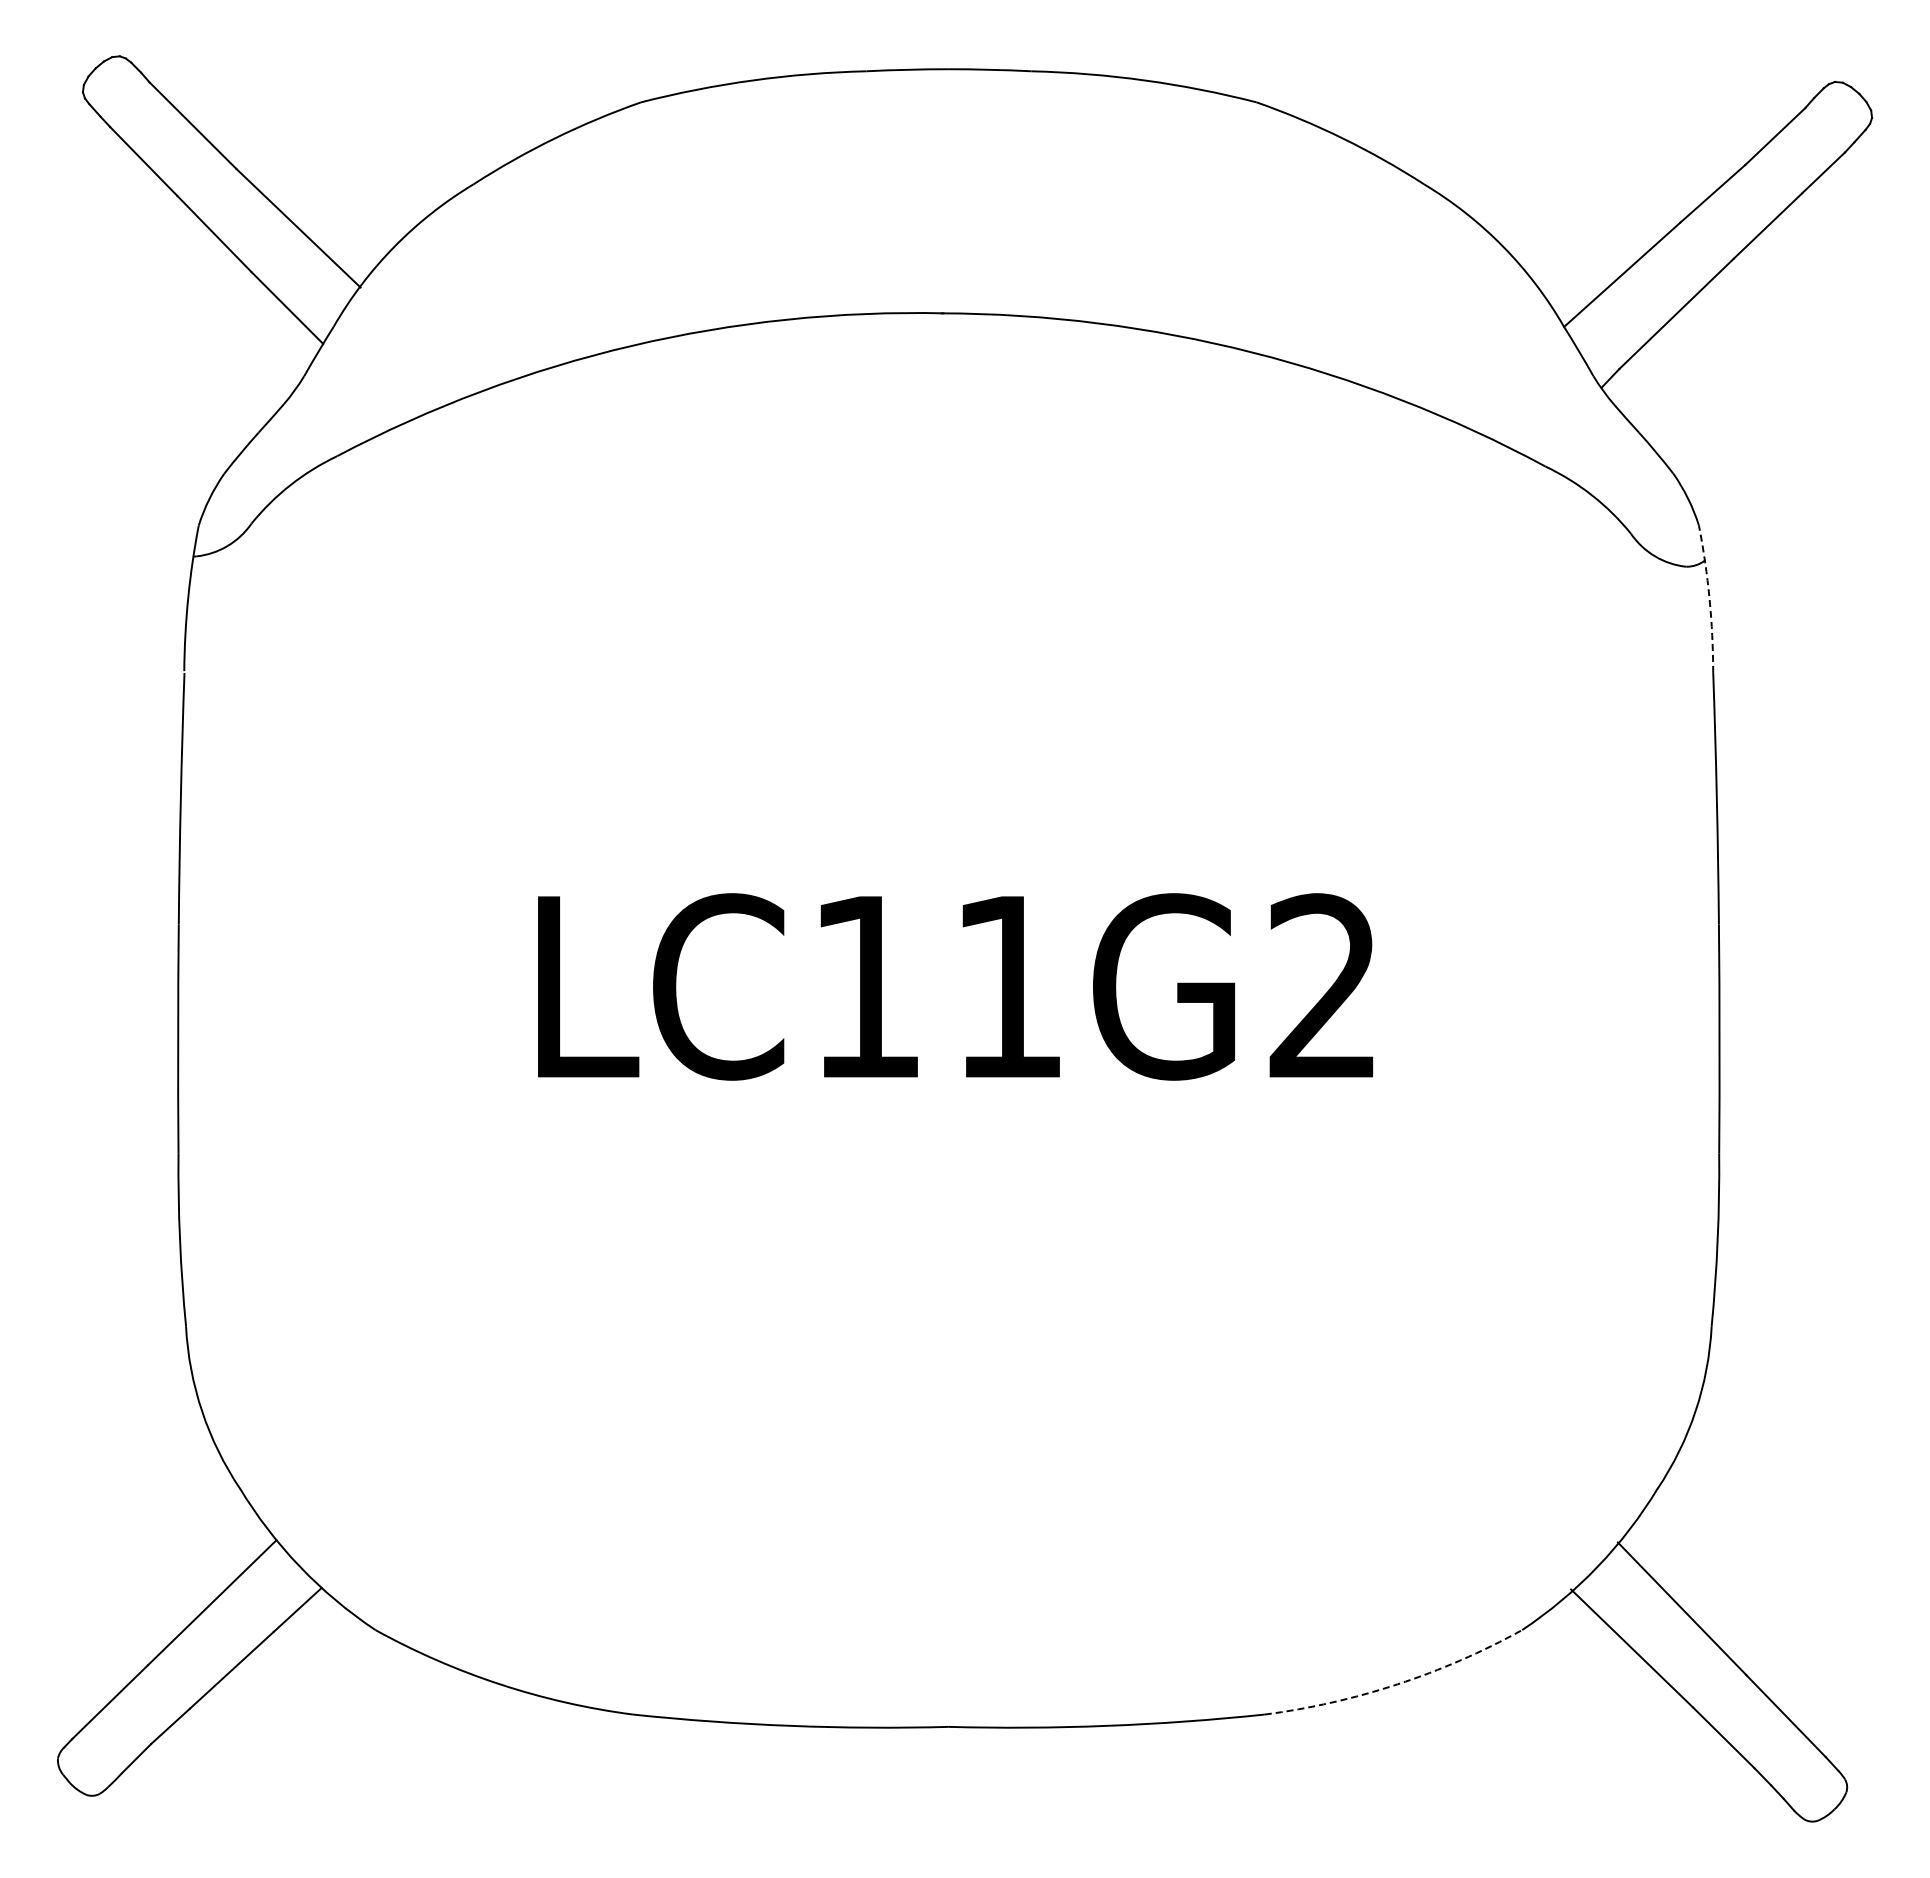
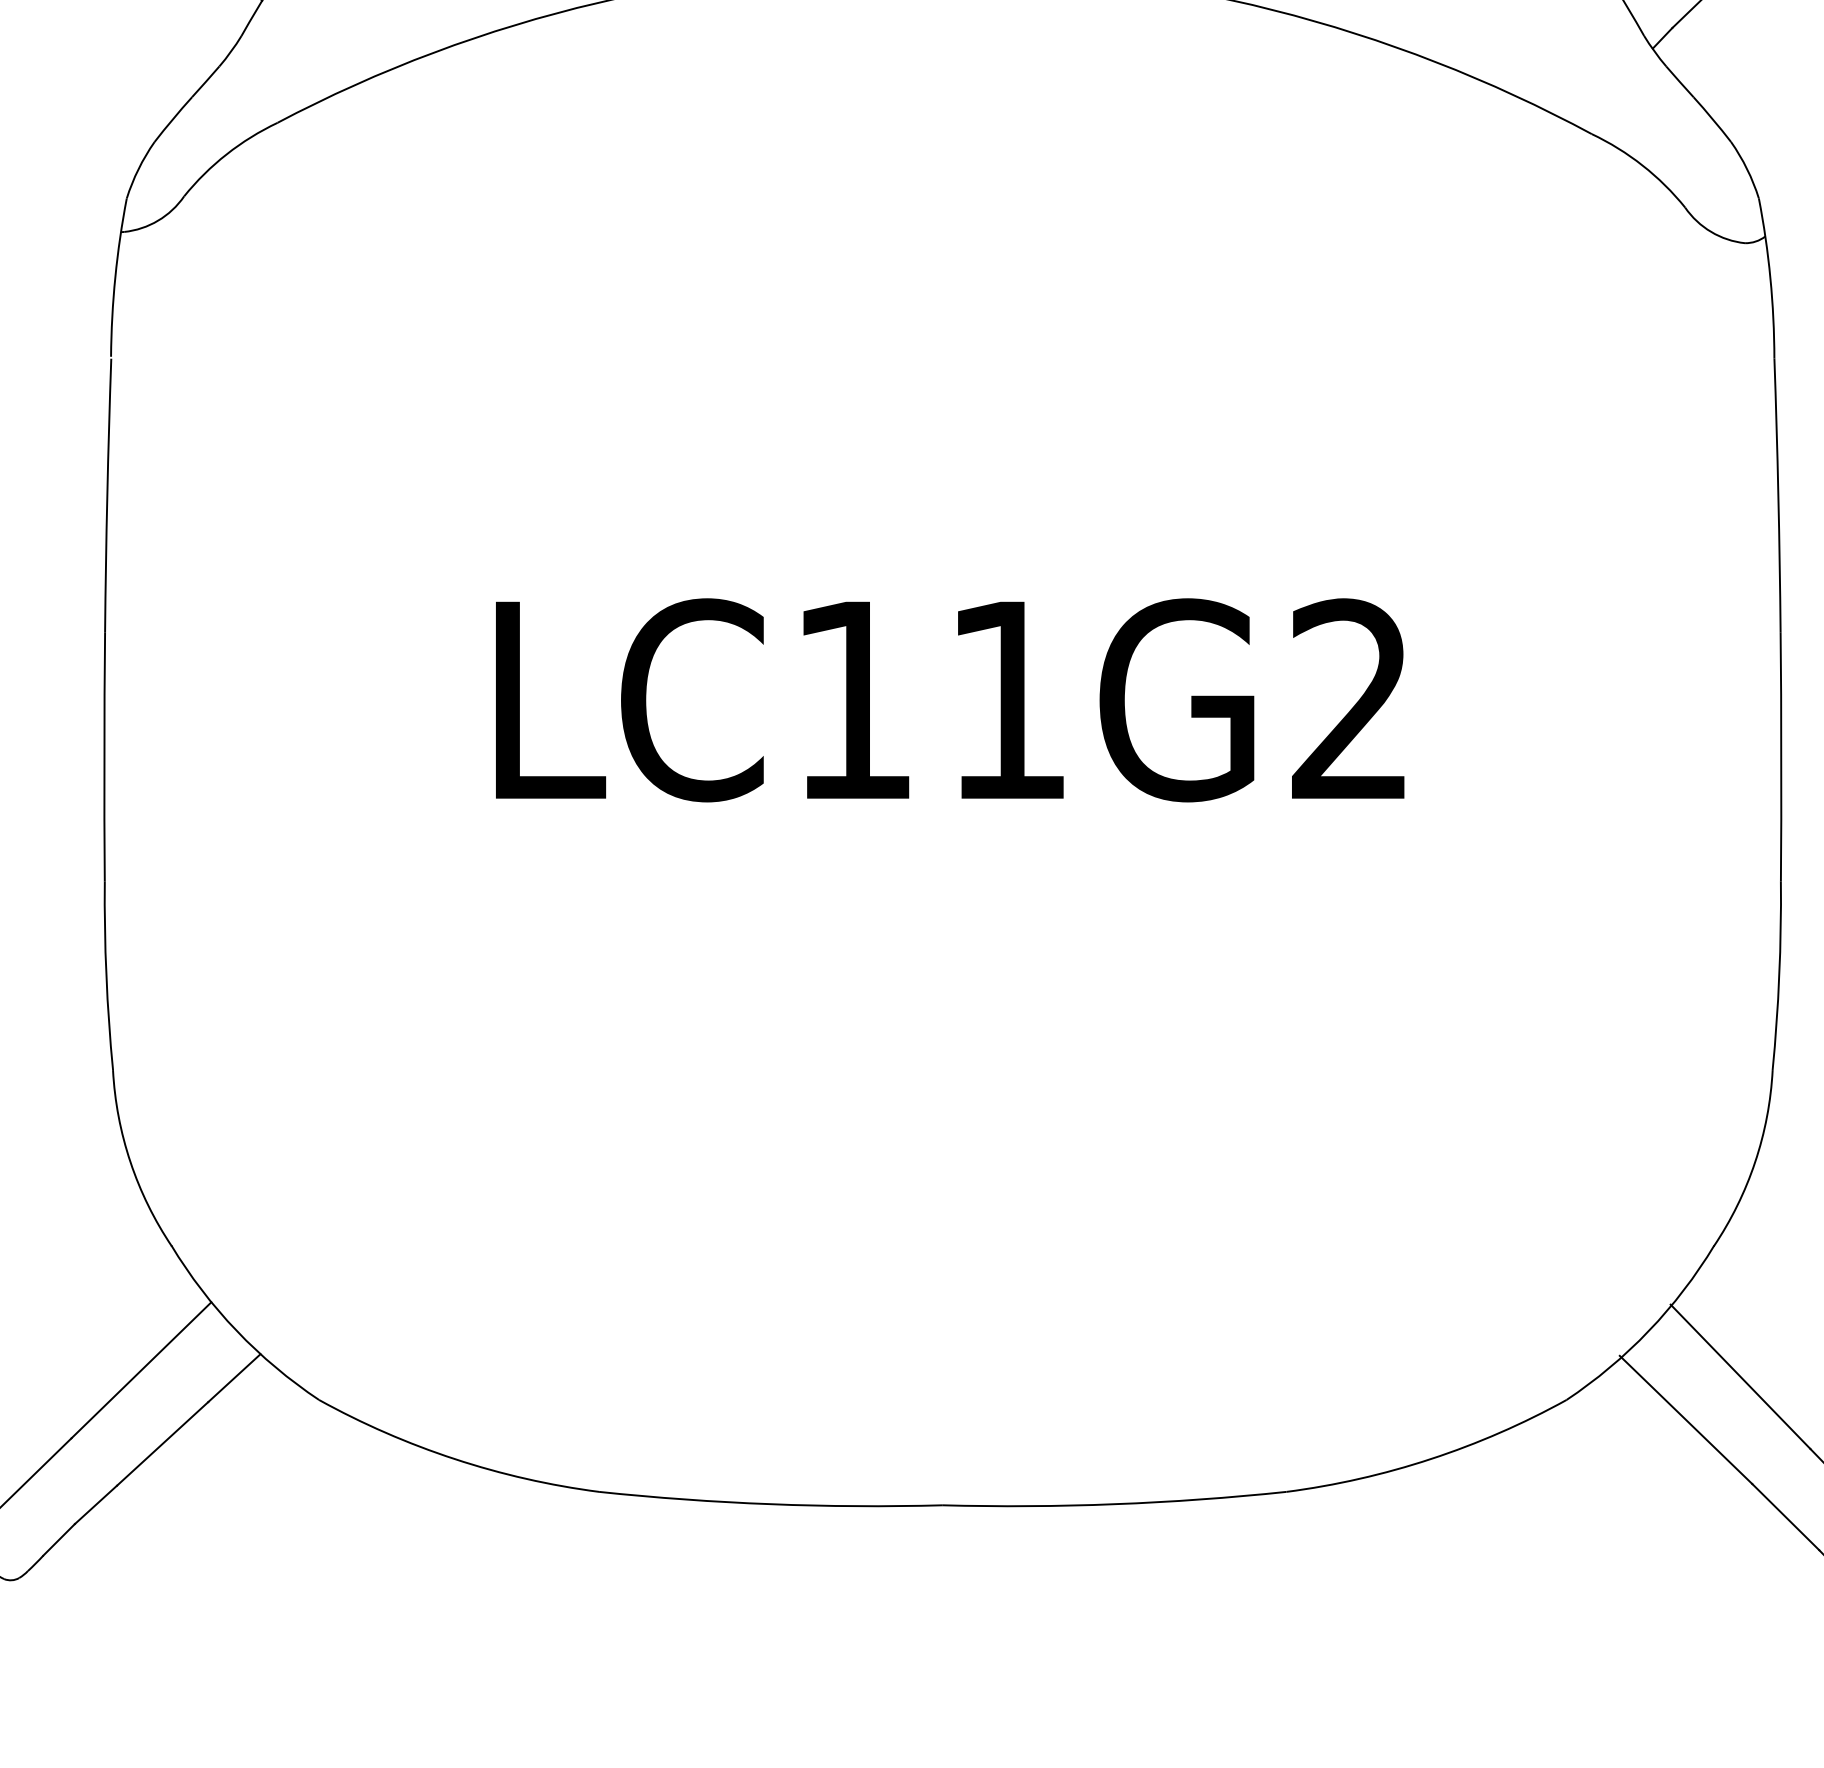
arc: (1709, 598) -> (1770, 277), dashed -> solid
arc: (1397, 1684) -> (1430, 1459), dashed -> solid

